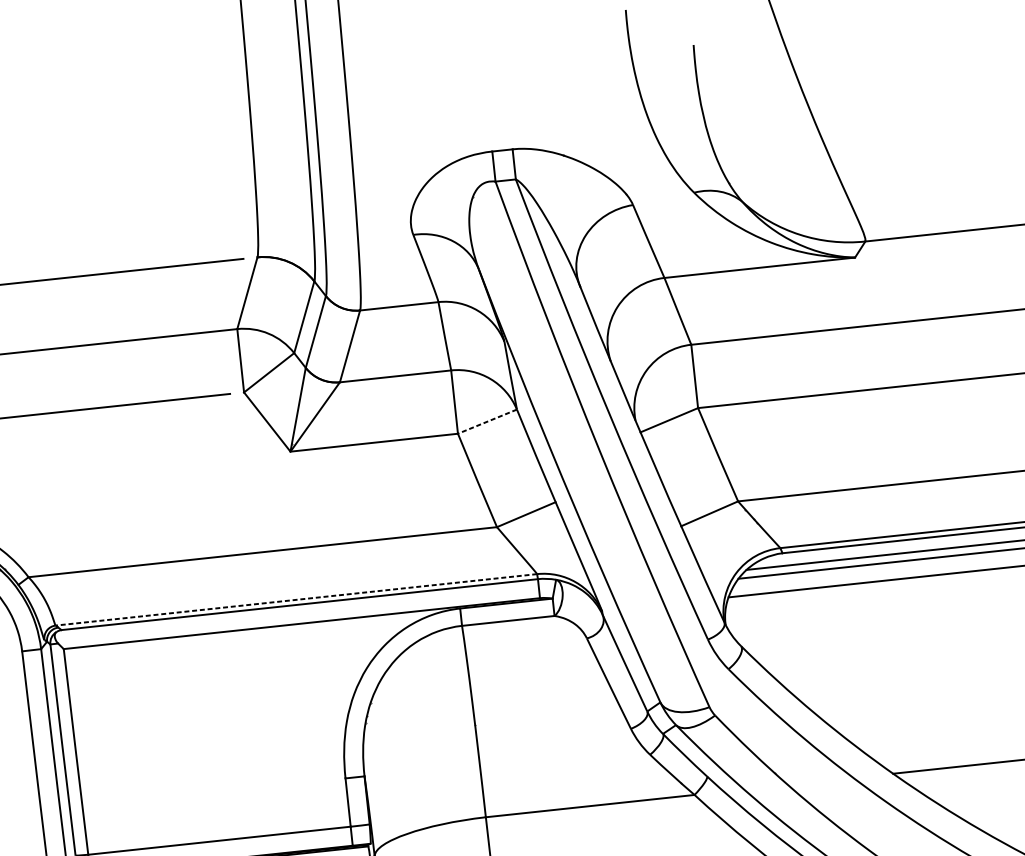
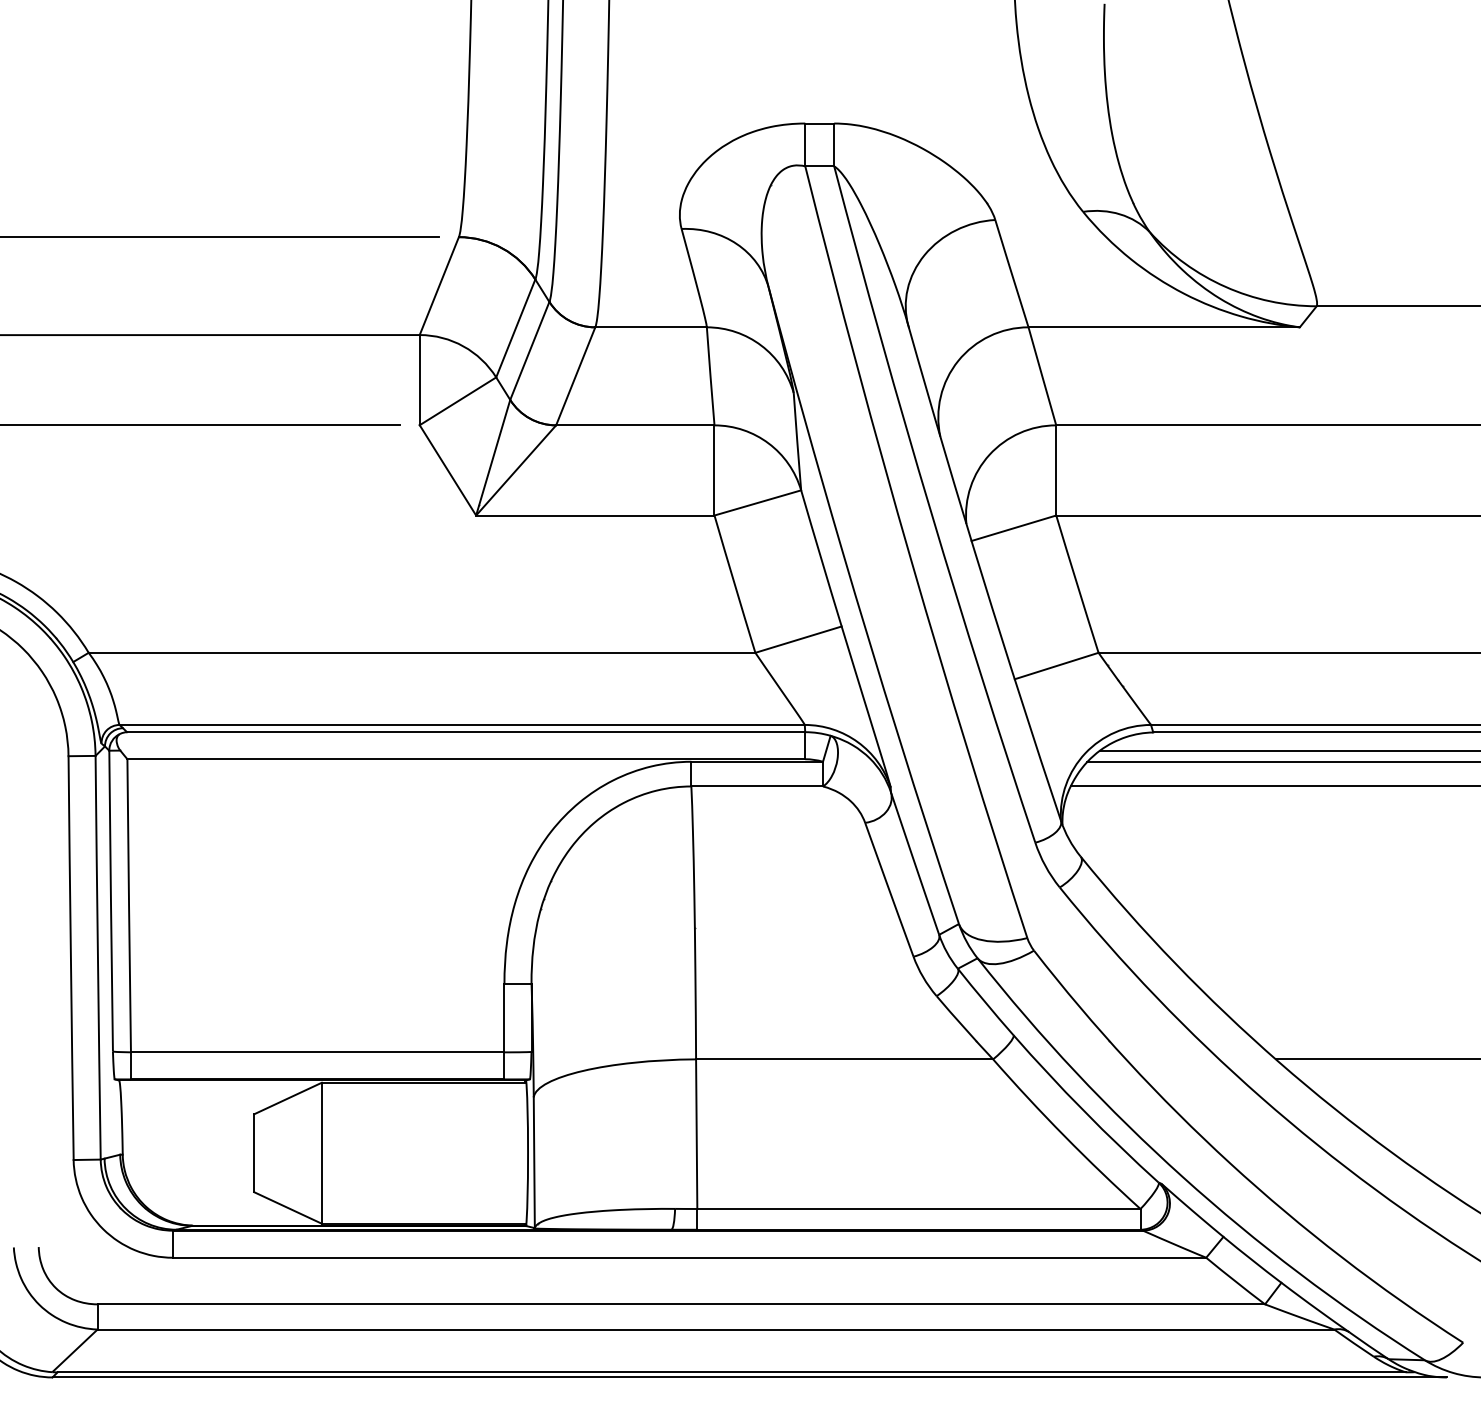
line: (487, 422) -> (757, 503), dashed -> solid
line: (296, 599) -> (462, 724), dashed -> solid

